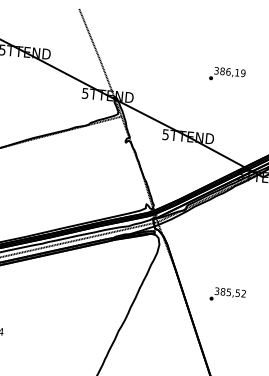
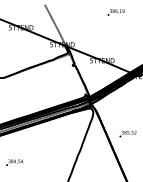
text: (226, 74) -> (115, 12), moved

